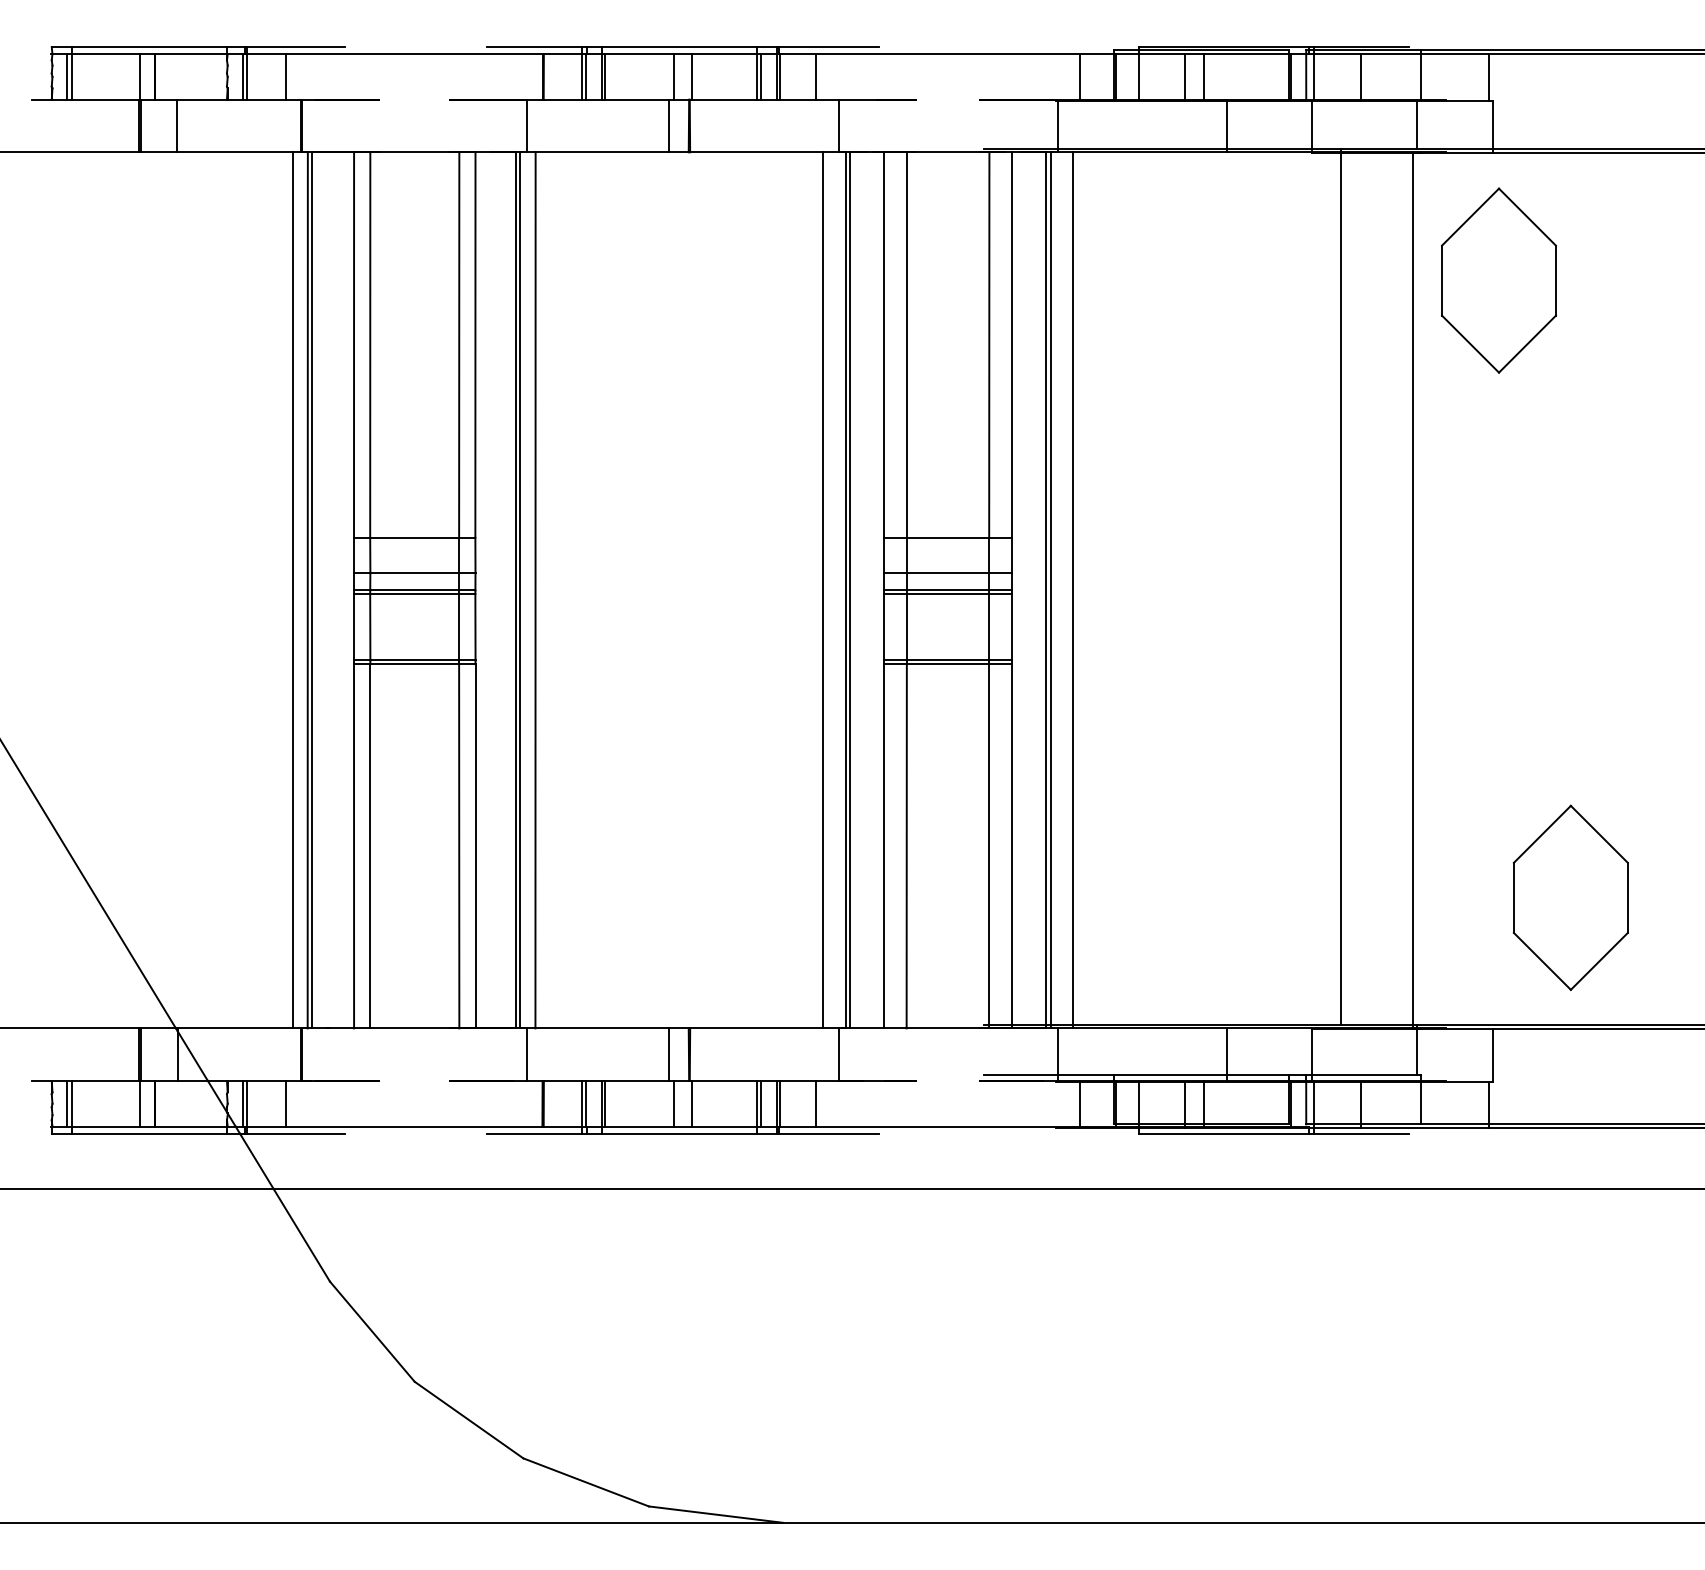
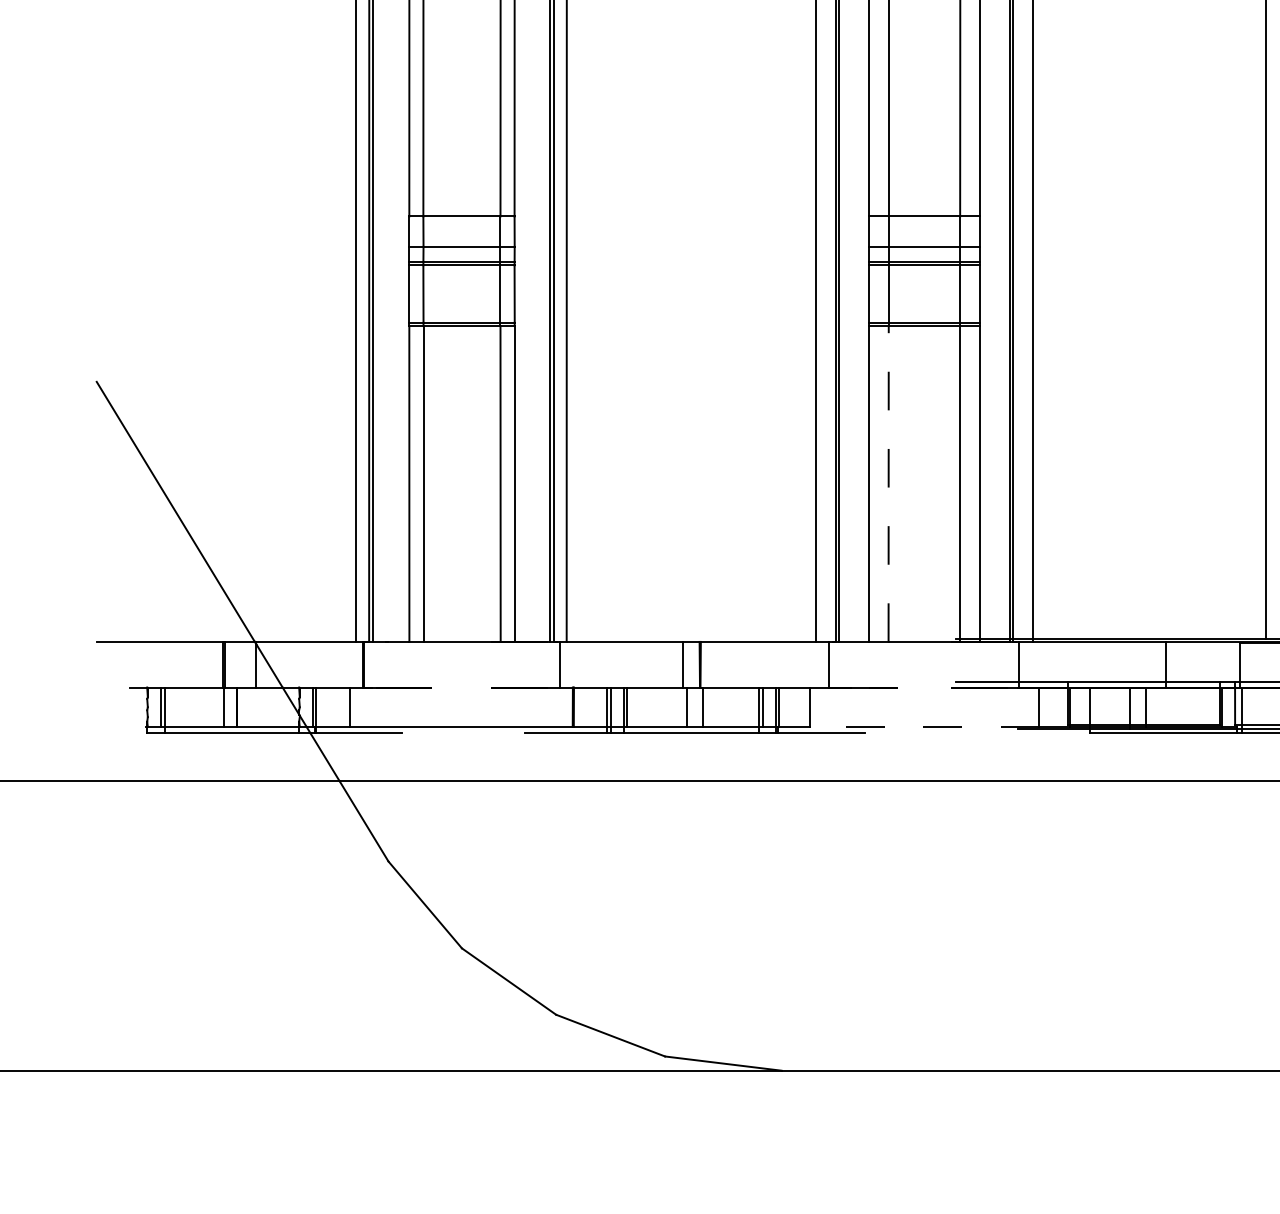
line: (906, 845) -> (888, 483), solid -> dashed
line: (947, 1126) -> (924, 726), solid -> dashed

